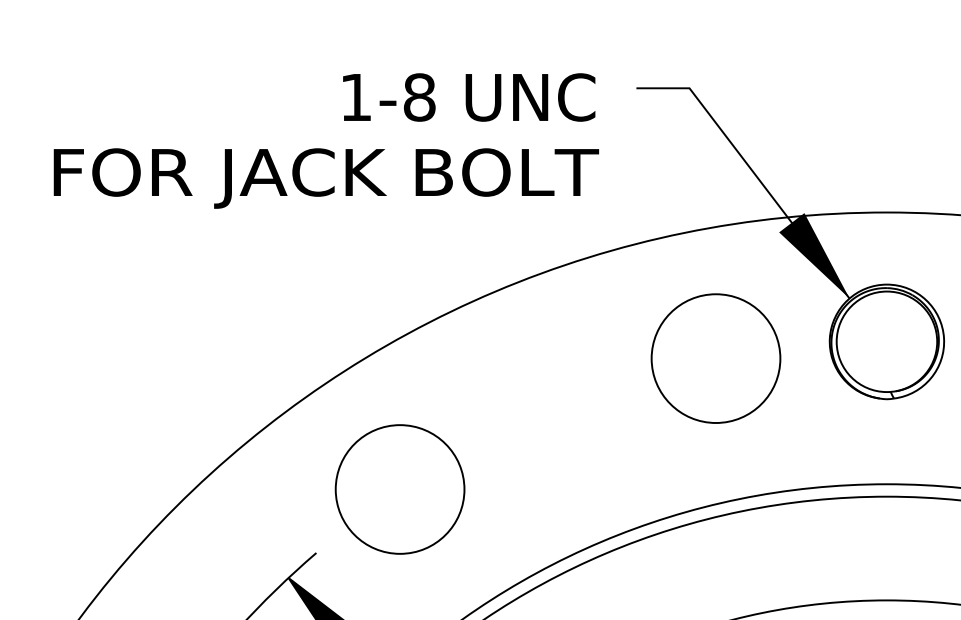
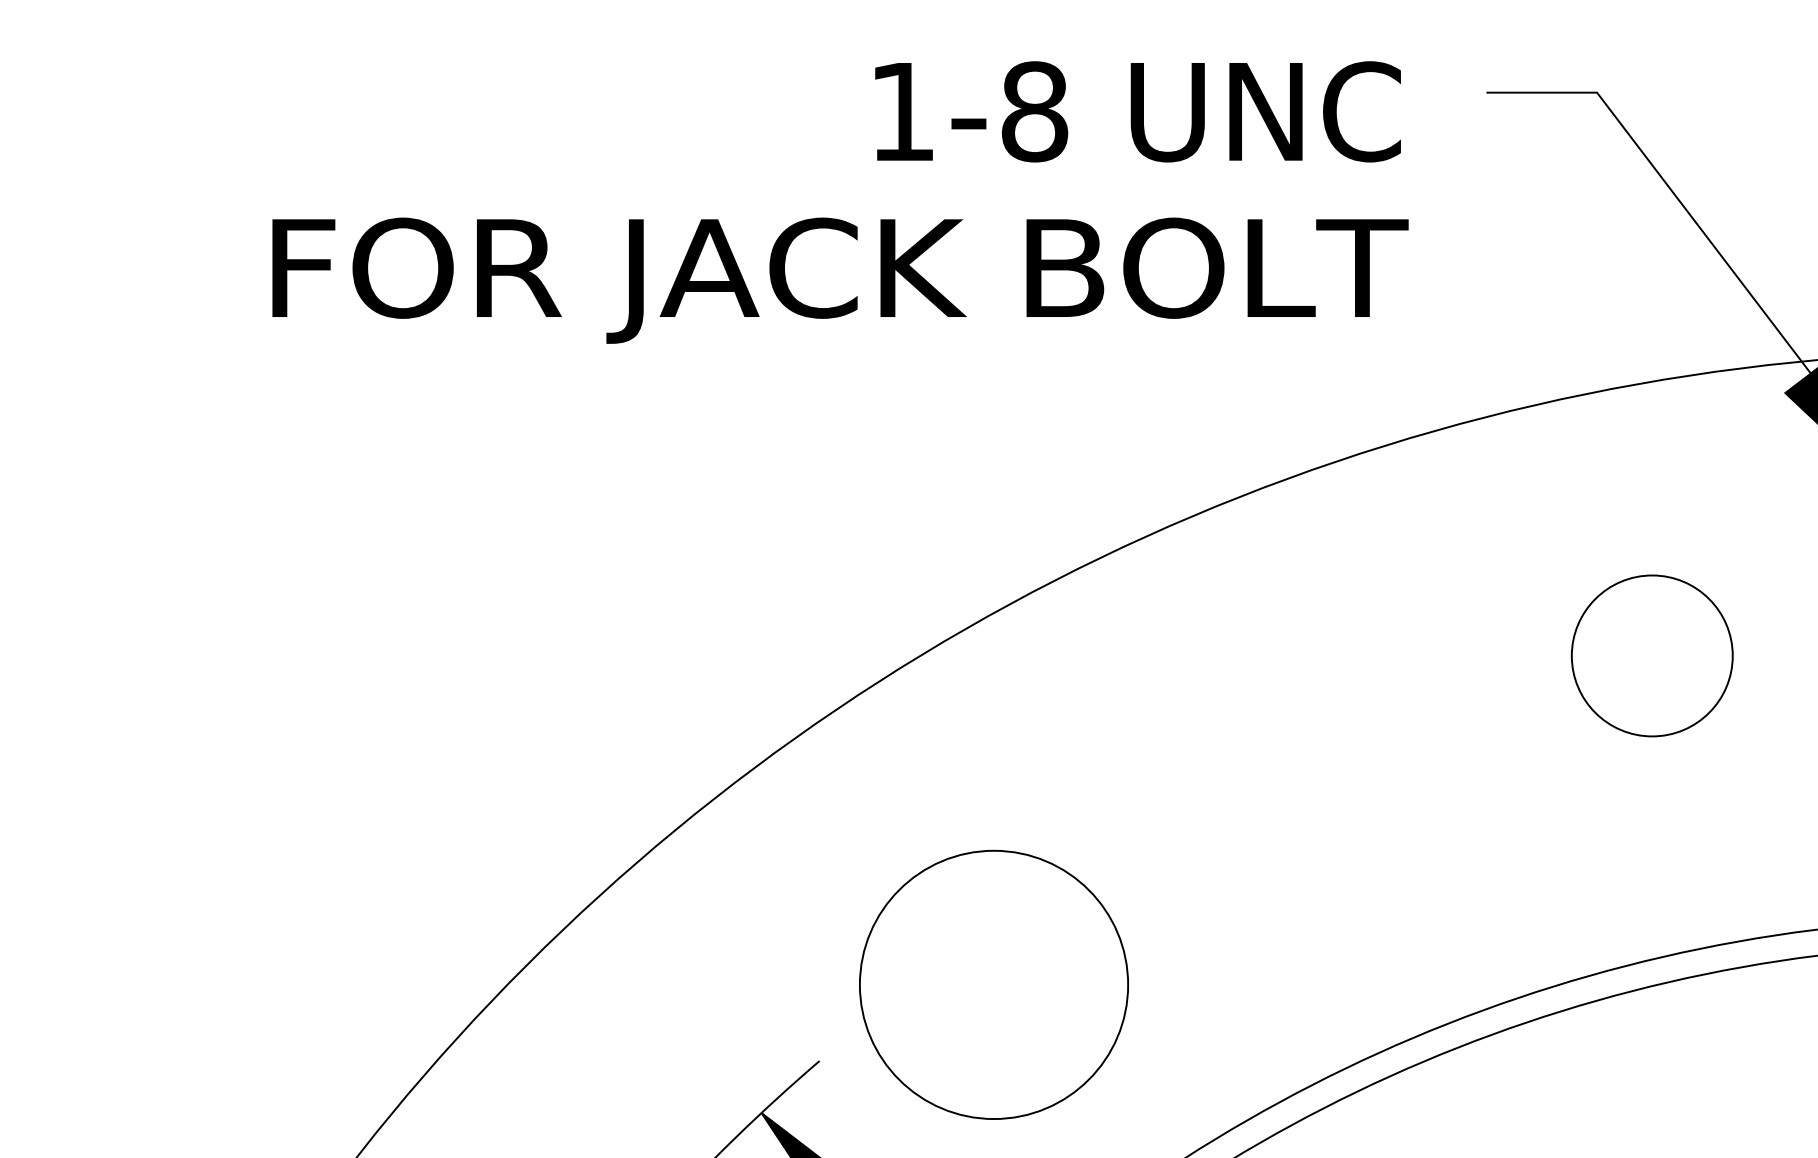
circle: (715, 358) -> (1651, 655), size x0.6
circle: (399, 489) -> (992, 984), moved

